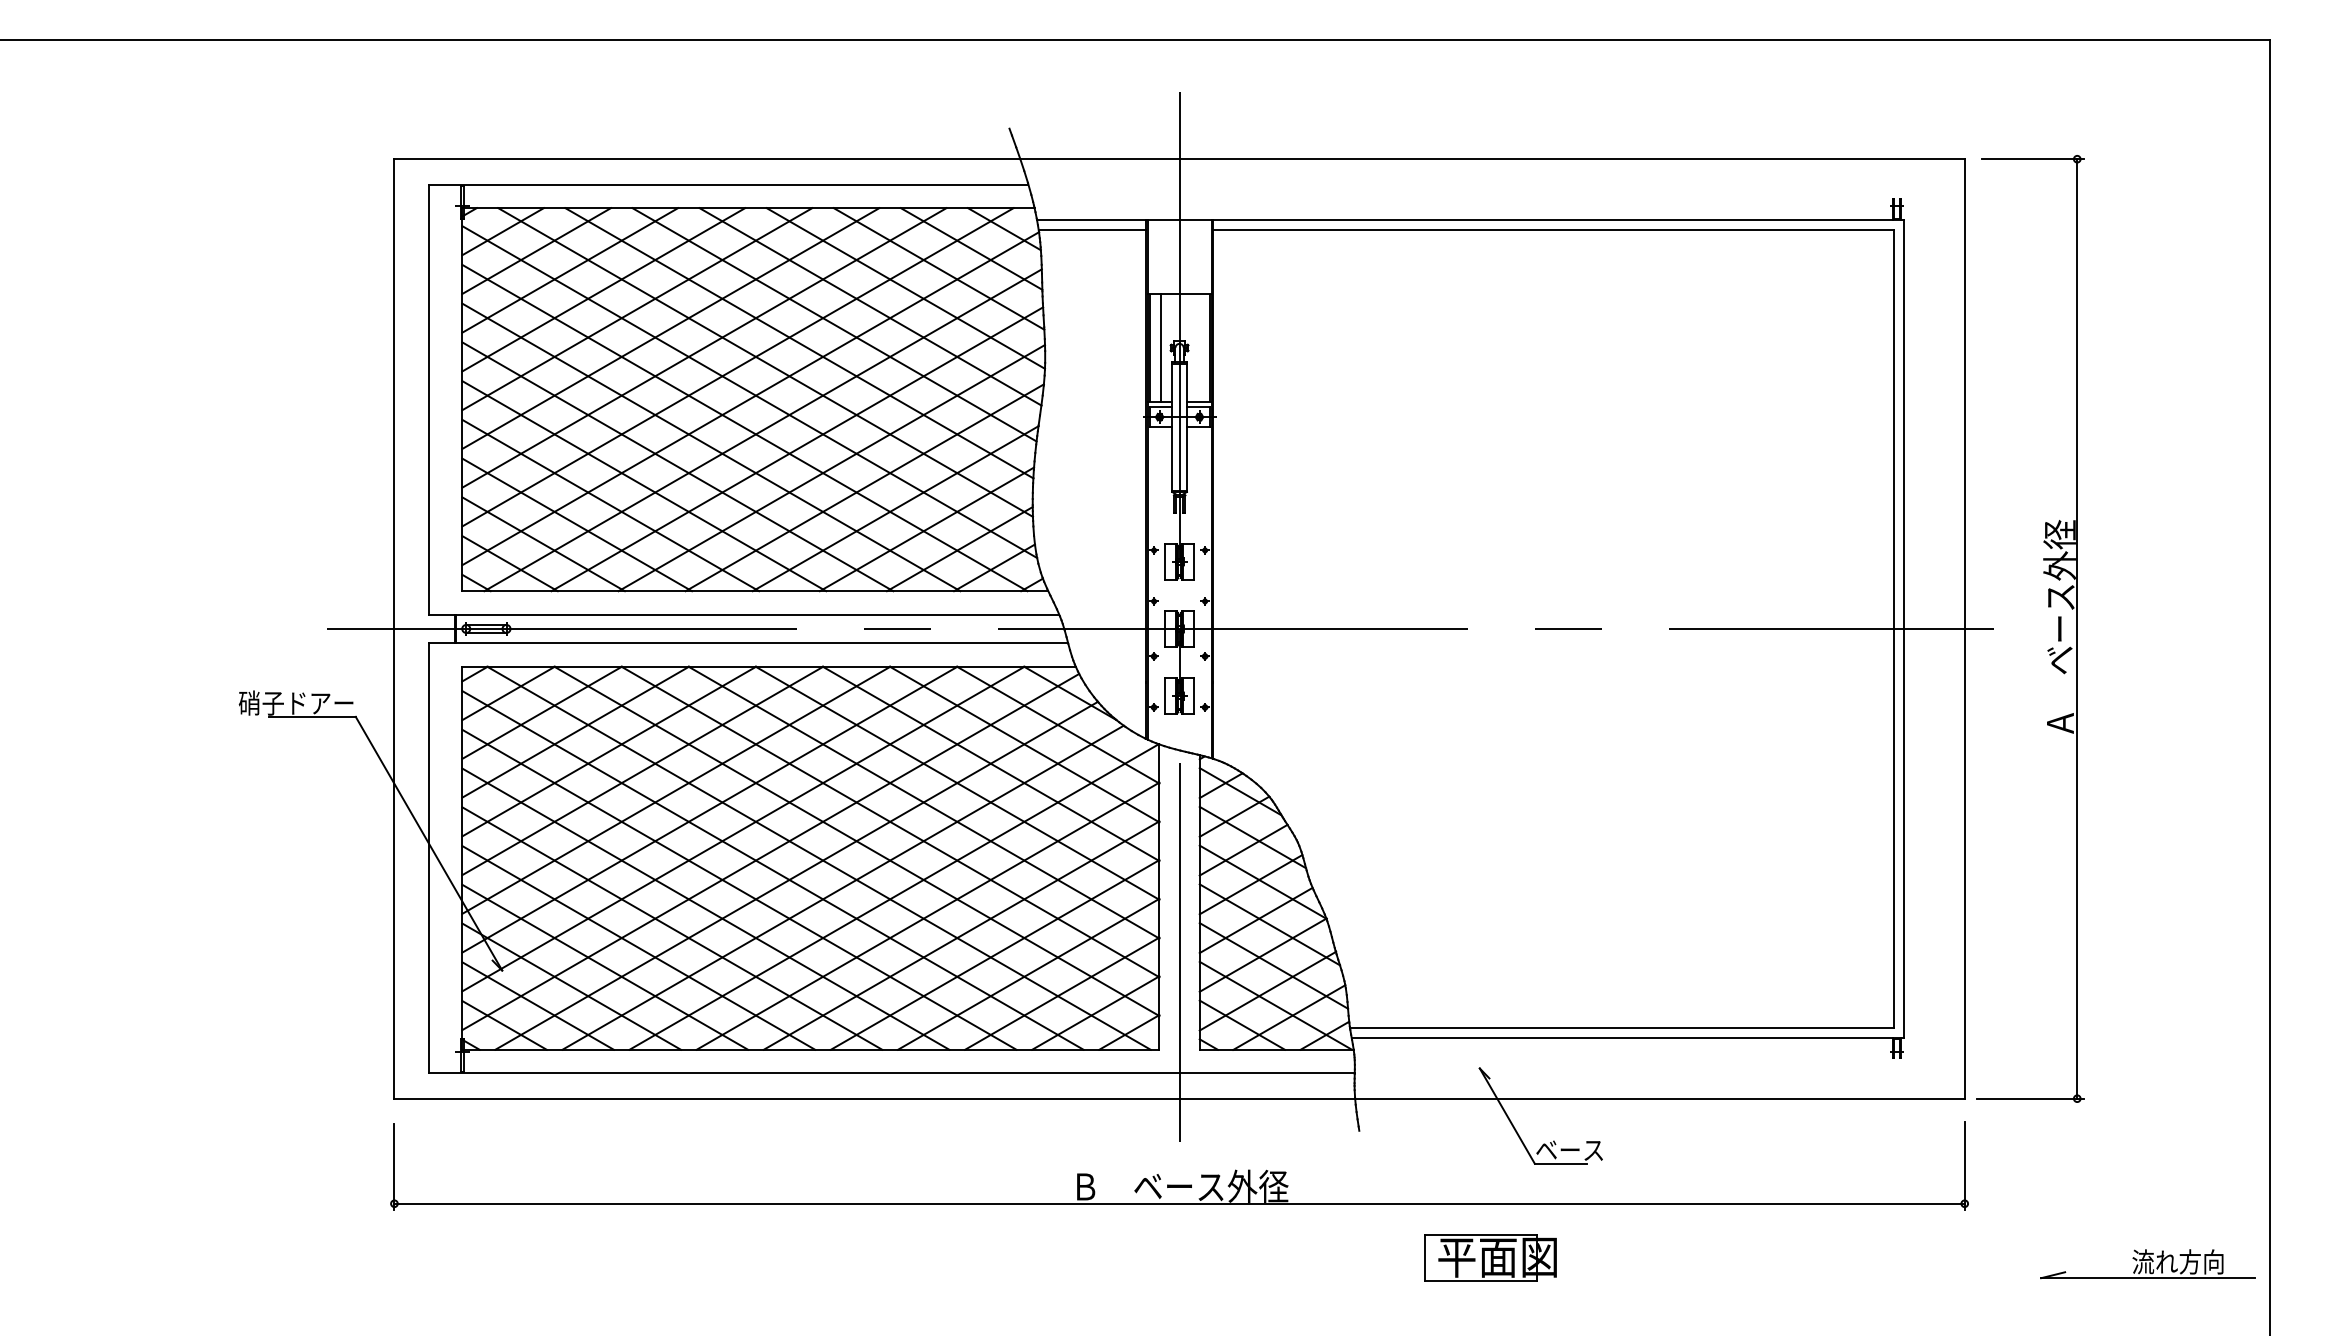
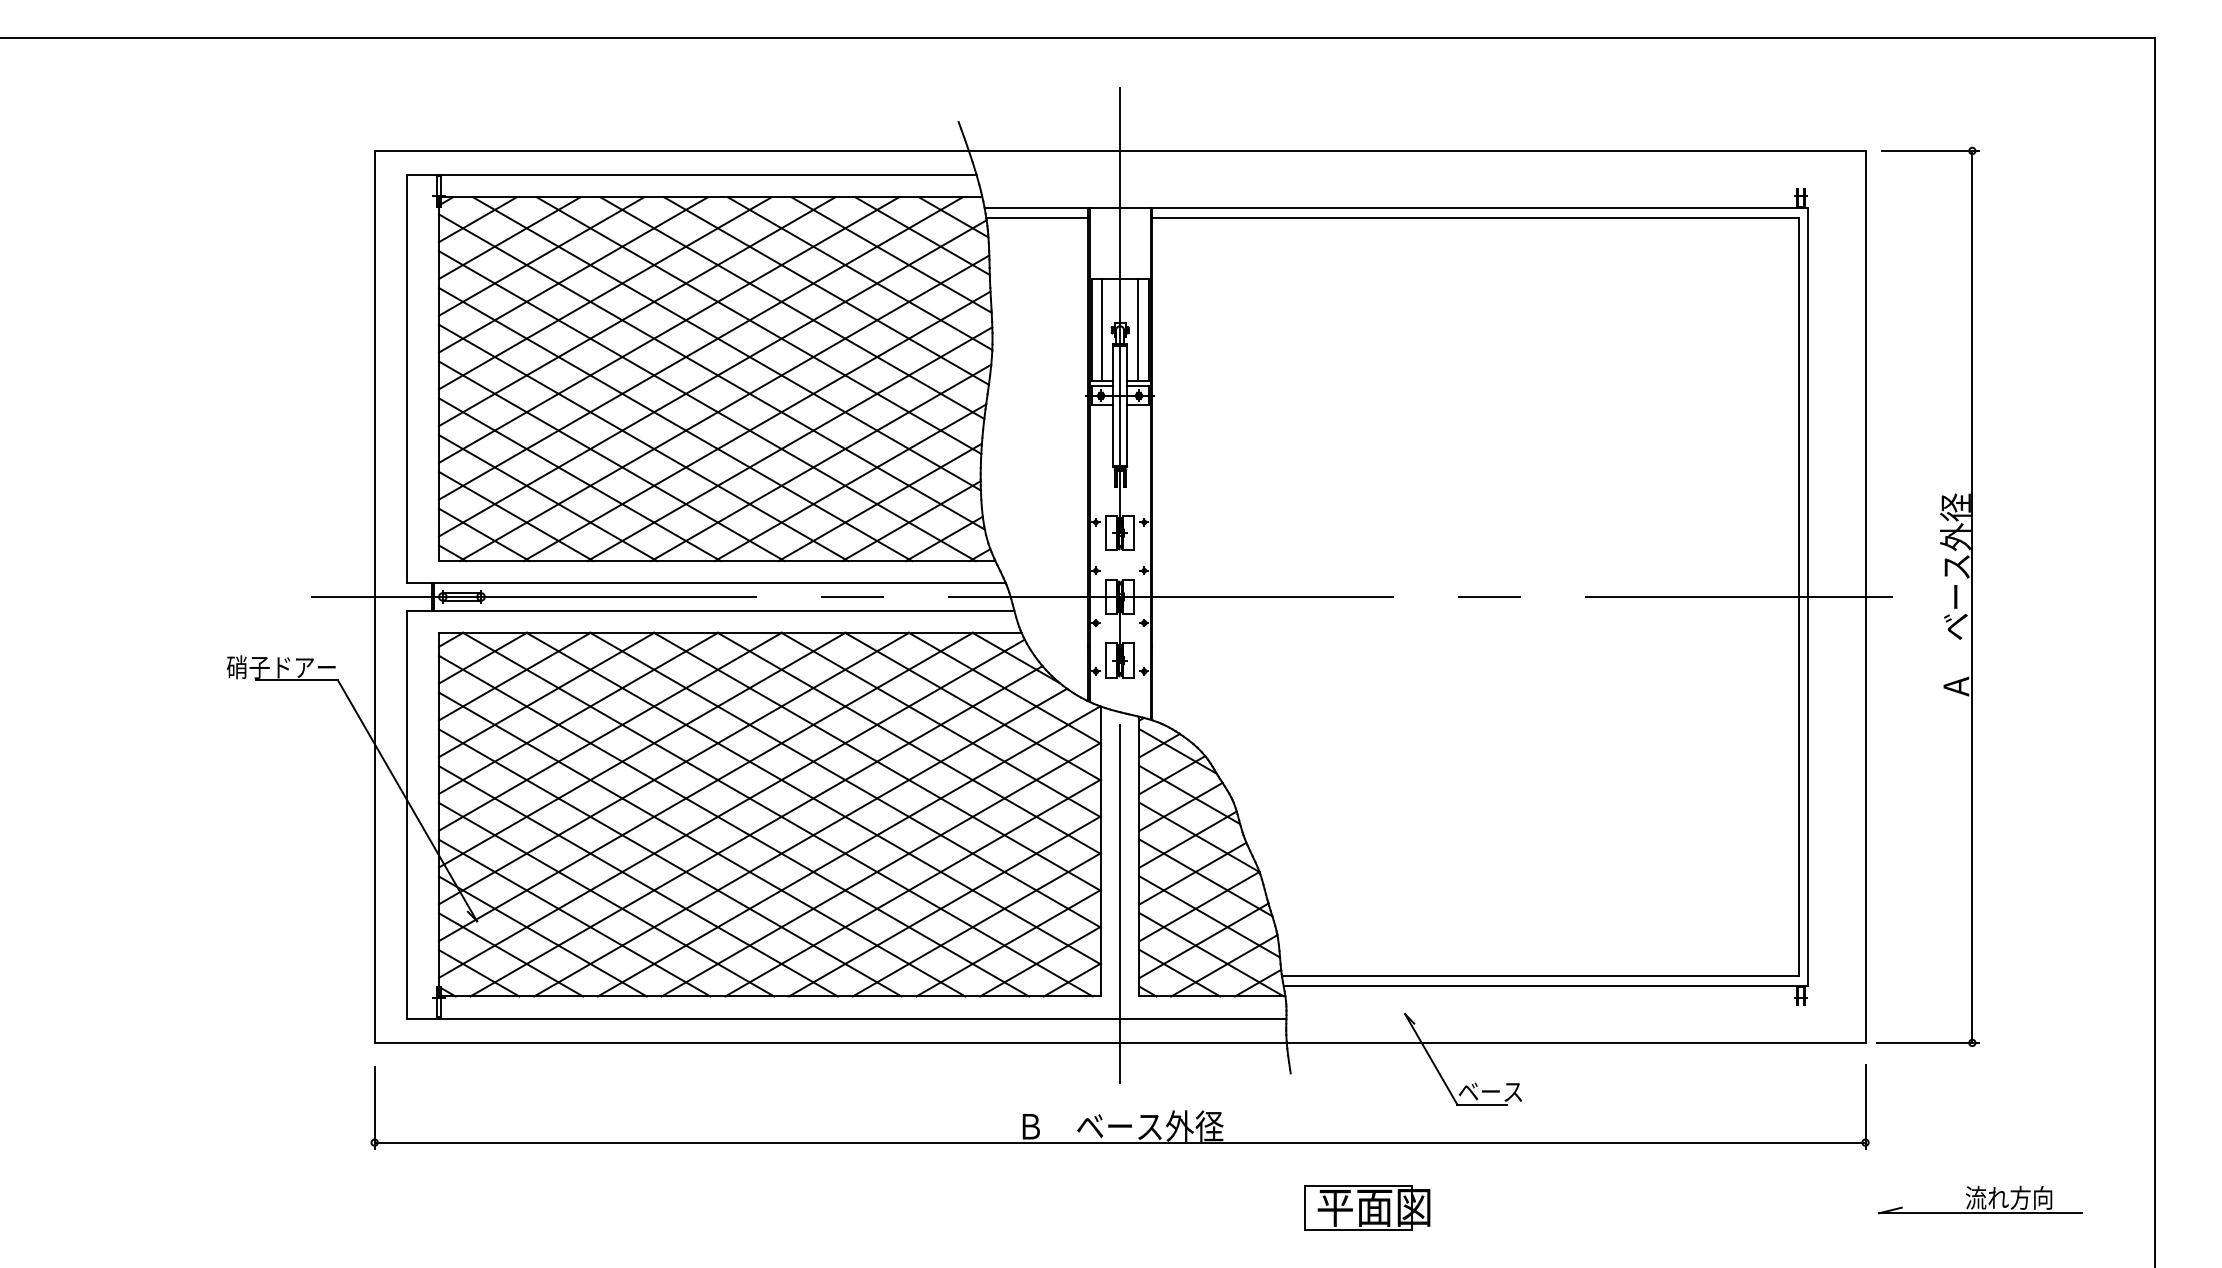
line: (1197, 348) -> (1137, 330), added
part: (1490, 1257) -> (1367, 1207), moved
part: (2147, 1263) -> (1980, 1199), moved

